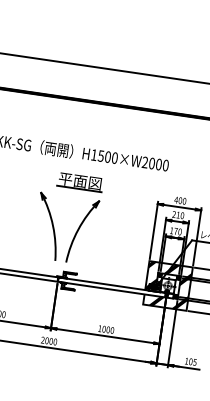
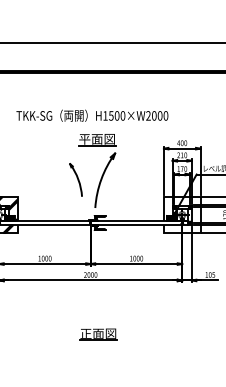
part: (47, 225) -> (75, 179), size x0.6
hatch: (167, 285) -> (181, 214), removed

